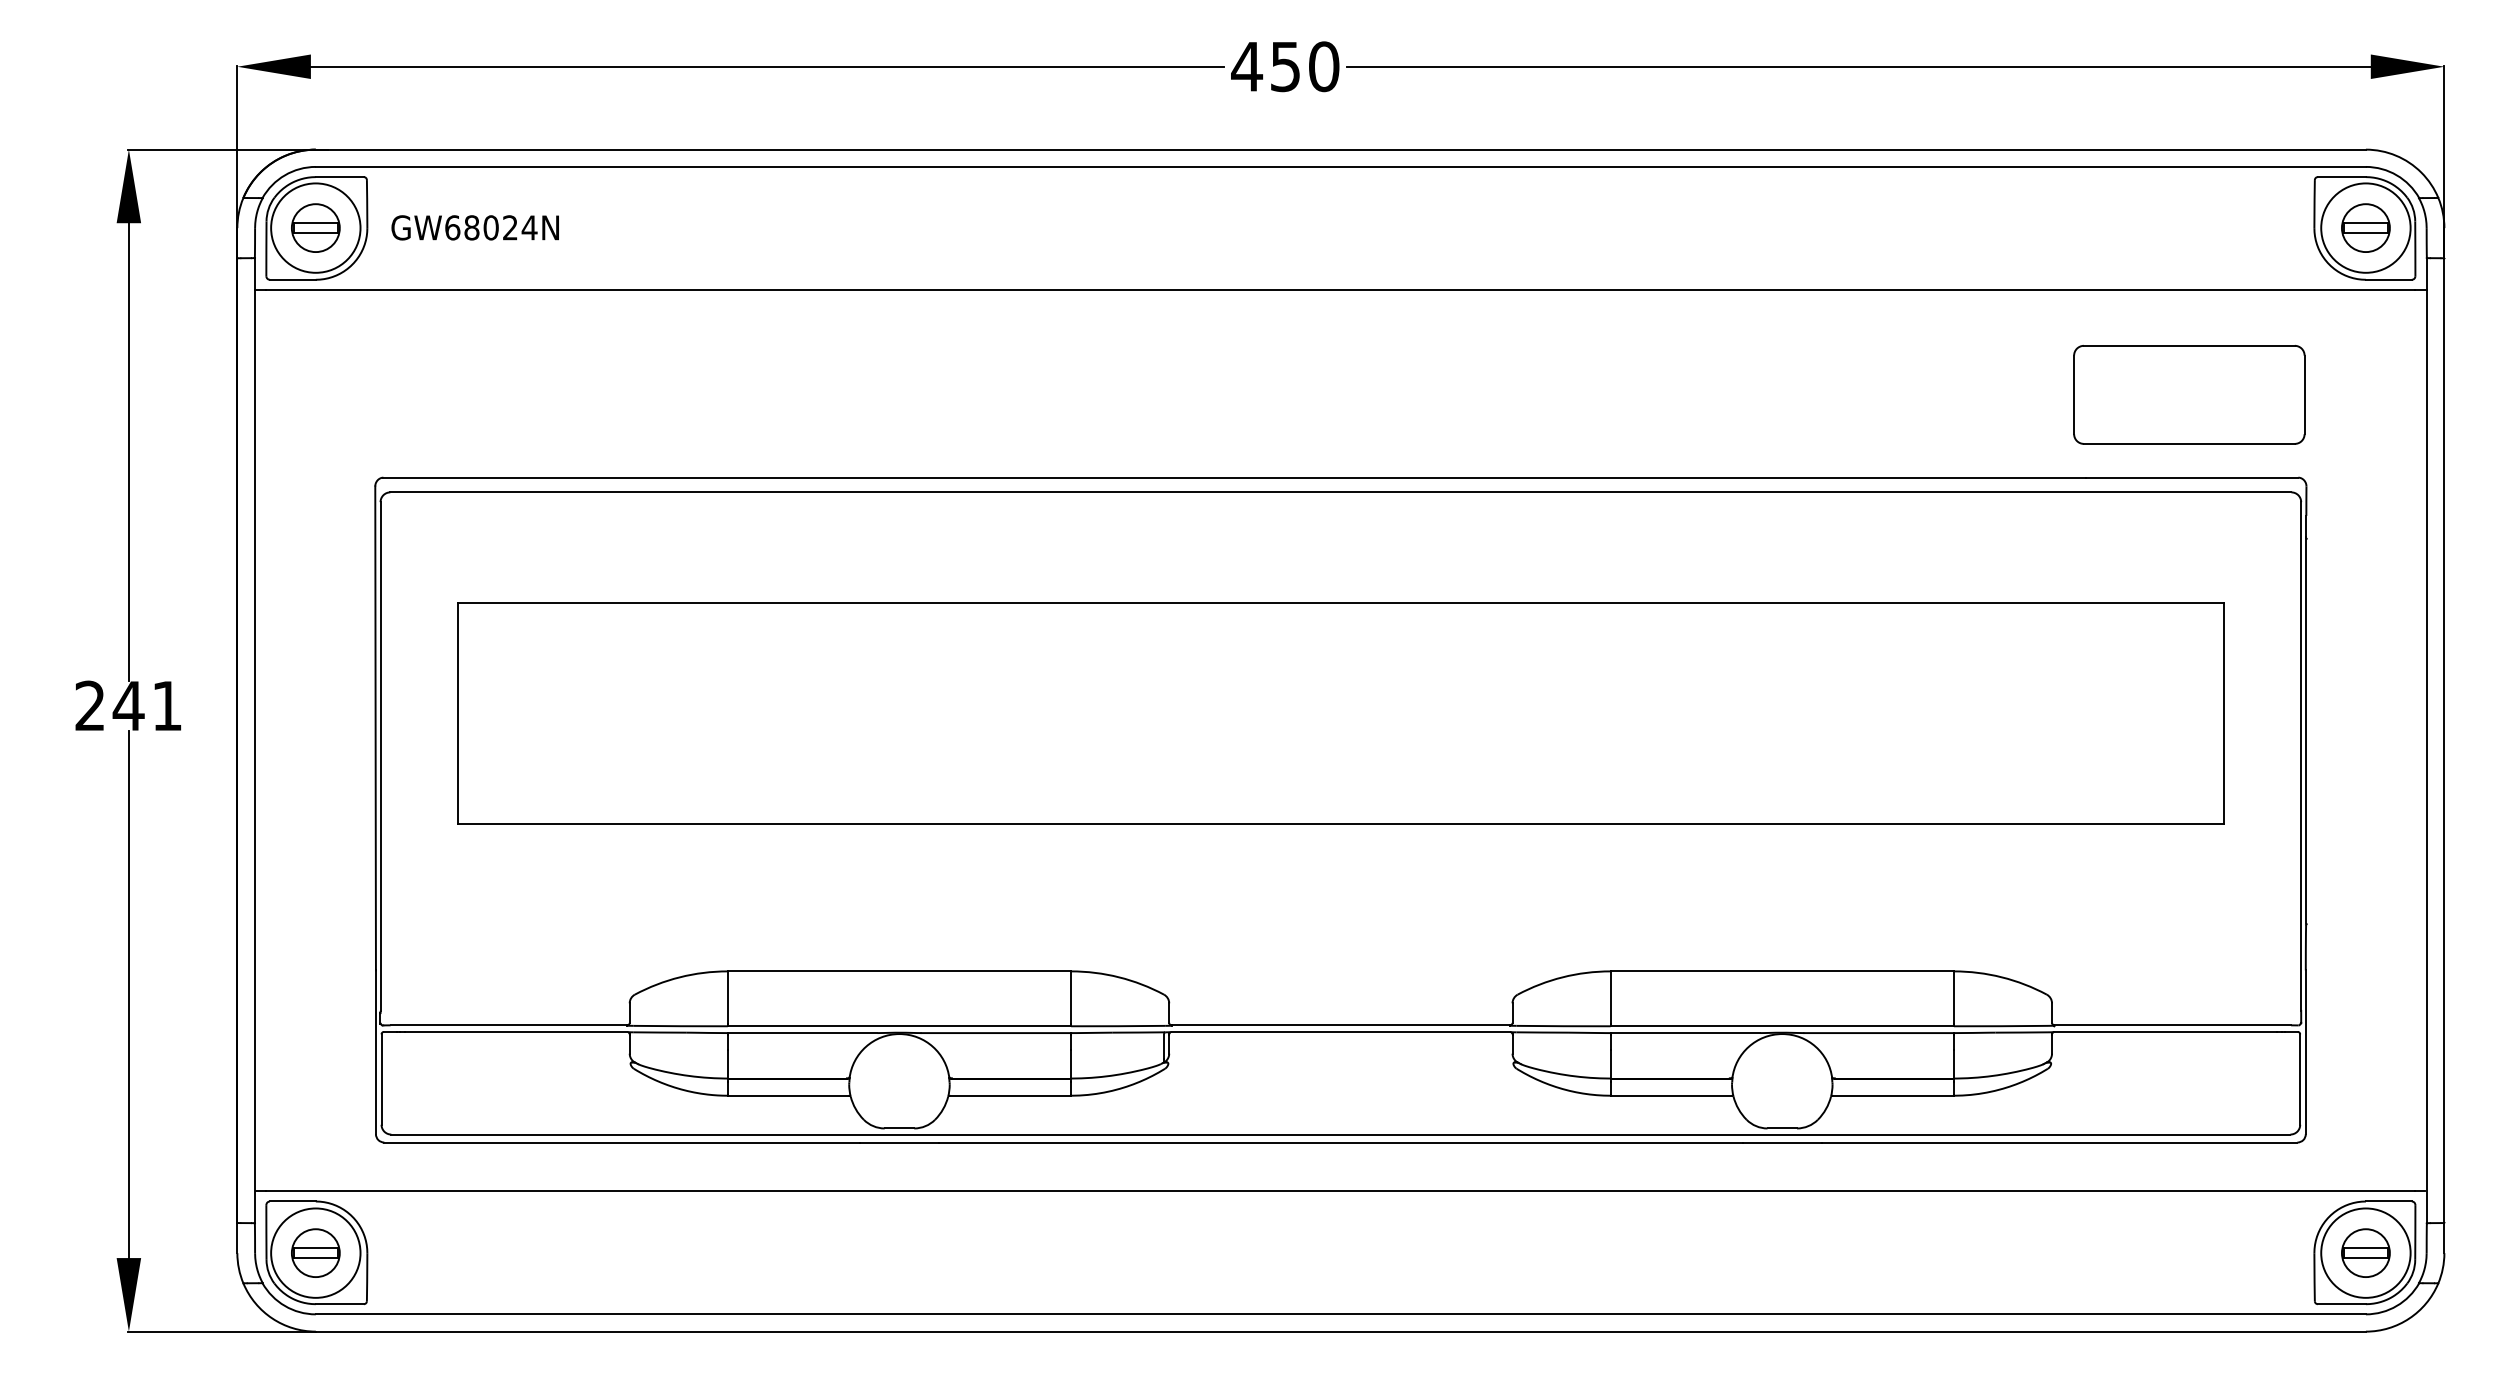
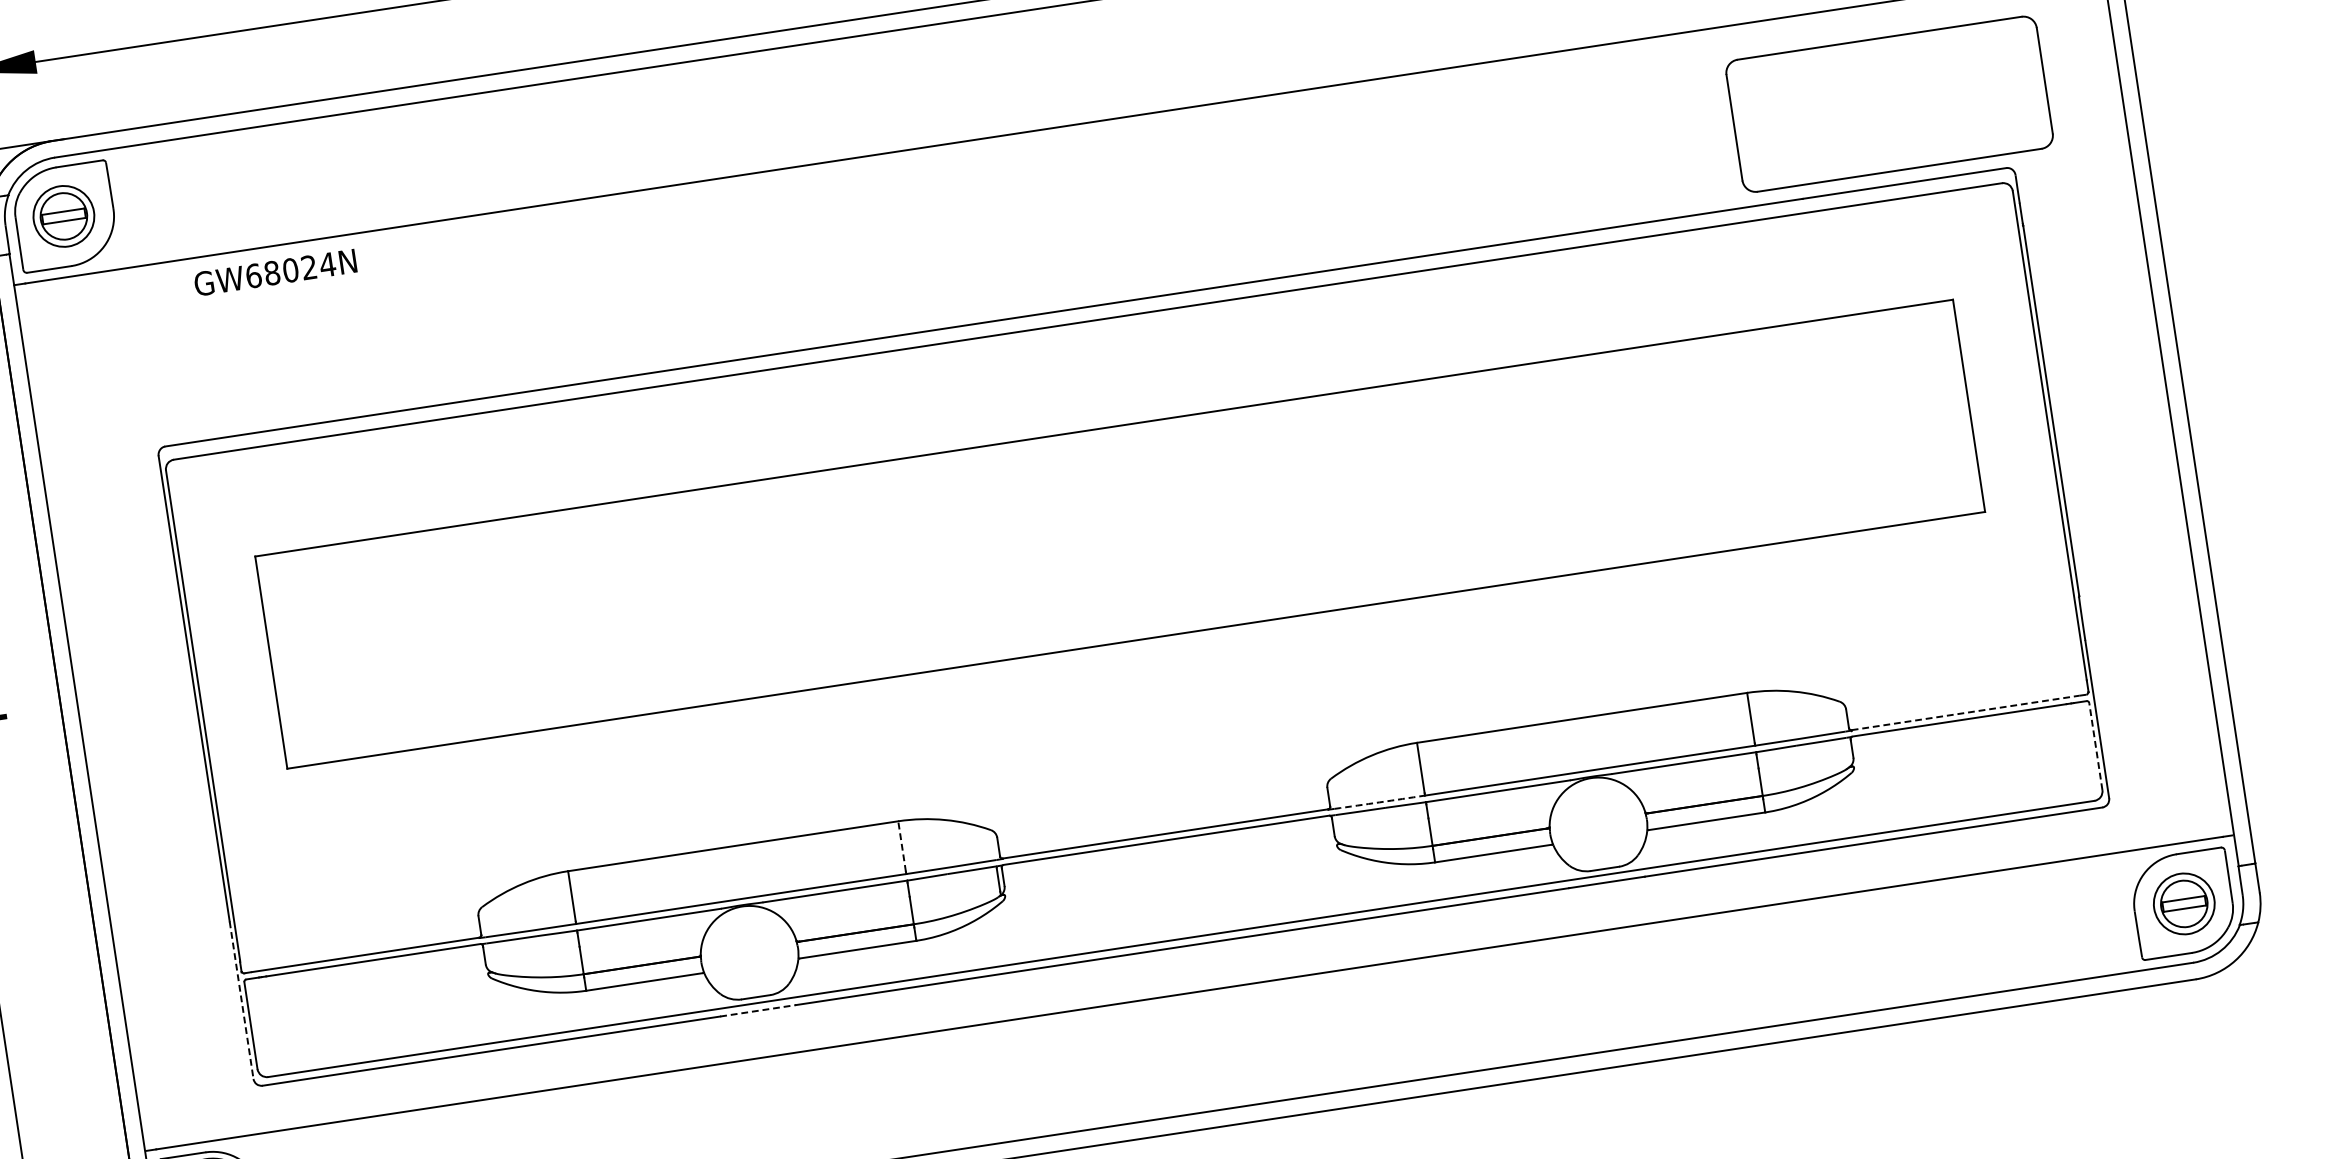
circle: (315, 227) -> (63, 215), size x0.7
text: (474, 227) -> (274, 272), moved
part: (2189, 394) -> (1889, 103), size x1.4
line: (1071, 997) -> (902, 846), solid -> dashed
line: (2173, 1025) -> (1966, 713), solid -> dashed
arc: (1563, 1026) -> (1379, 802), solid -> dashed
line: (375, 1052) -> (241, 1000), solid -> dashed
line: (2300, 1079) -> (2096, 746), solid -> dashed
line: (899, 1142) -> (758, 1010), solid -> dashed
circle: (2365, 1252) -> (2183, 903), size x0.7

